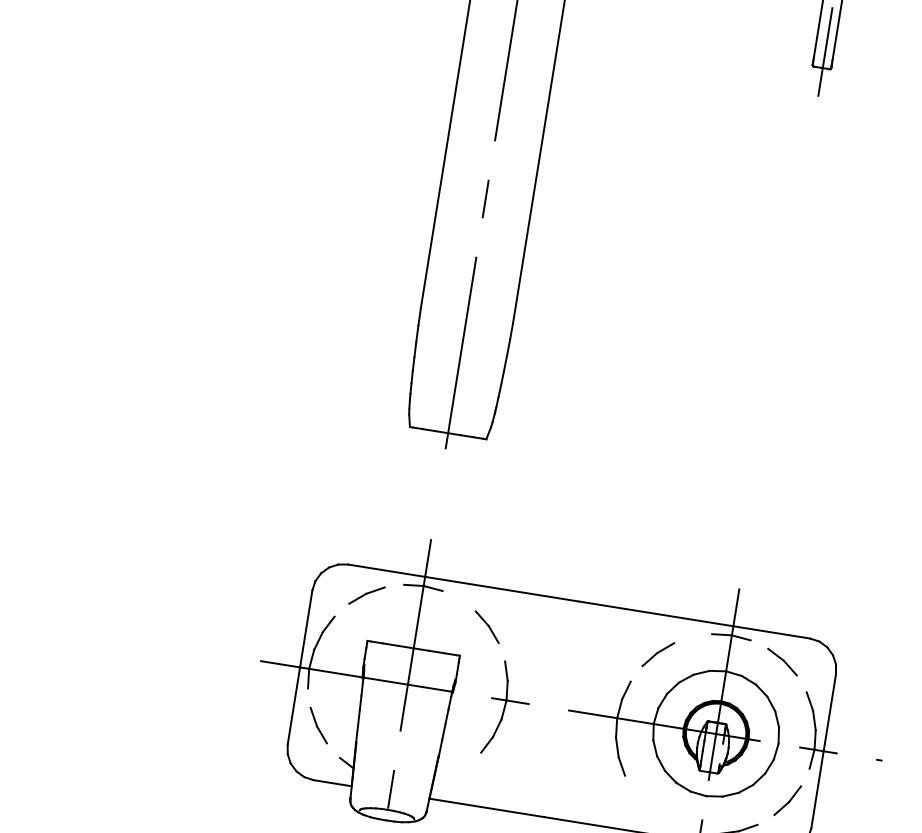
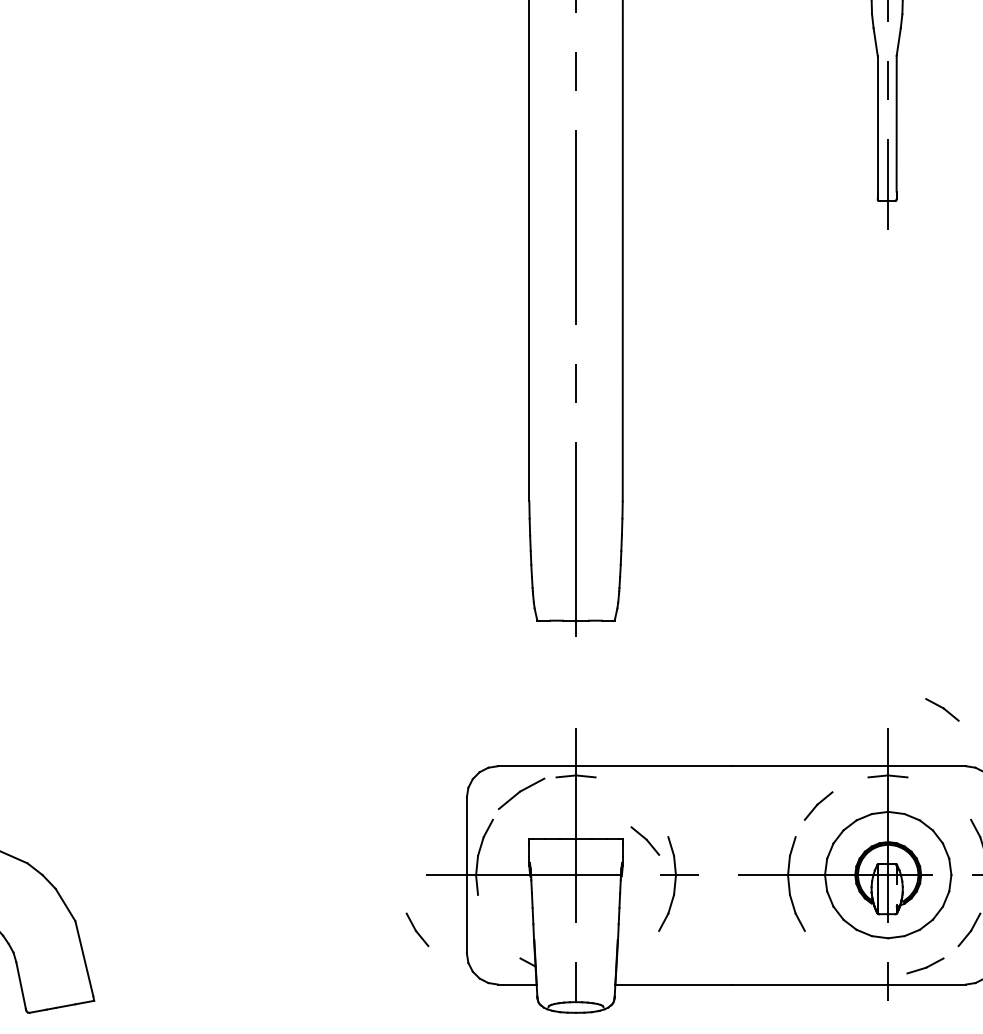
part: (366, 595) -> (521, 793), size x1.4
part: (487, 626) -> (645, 840), moved
part: (782, 661) -> (942, 709), moved
part: (318, 725) -> (417, 929), moved

